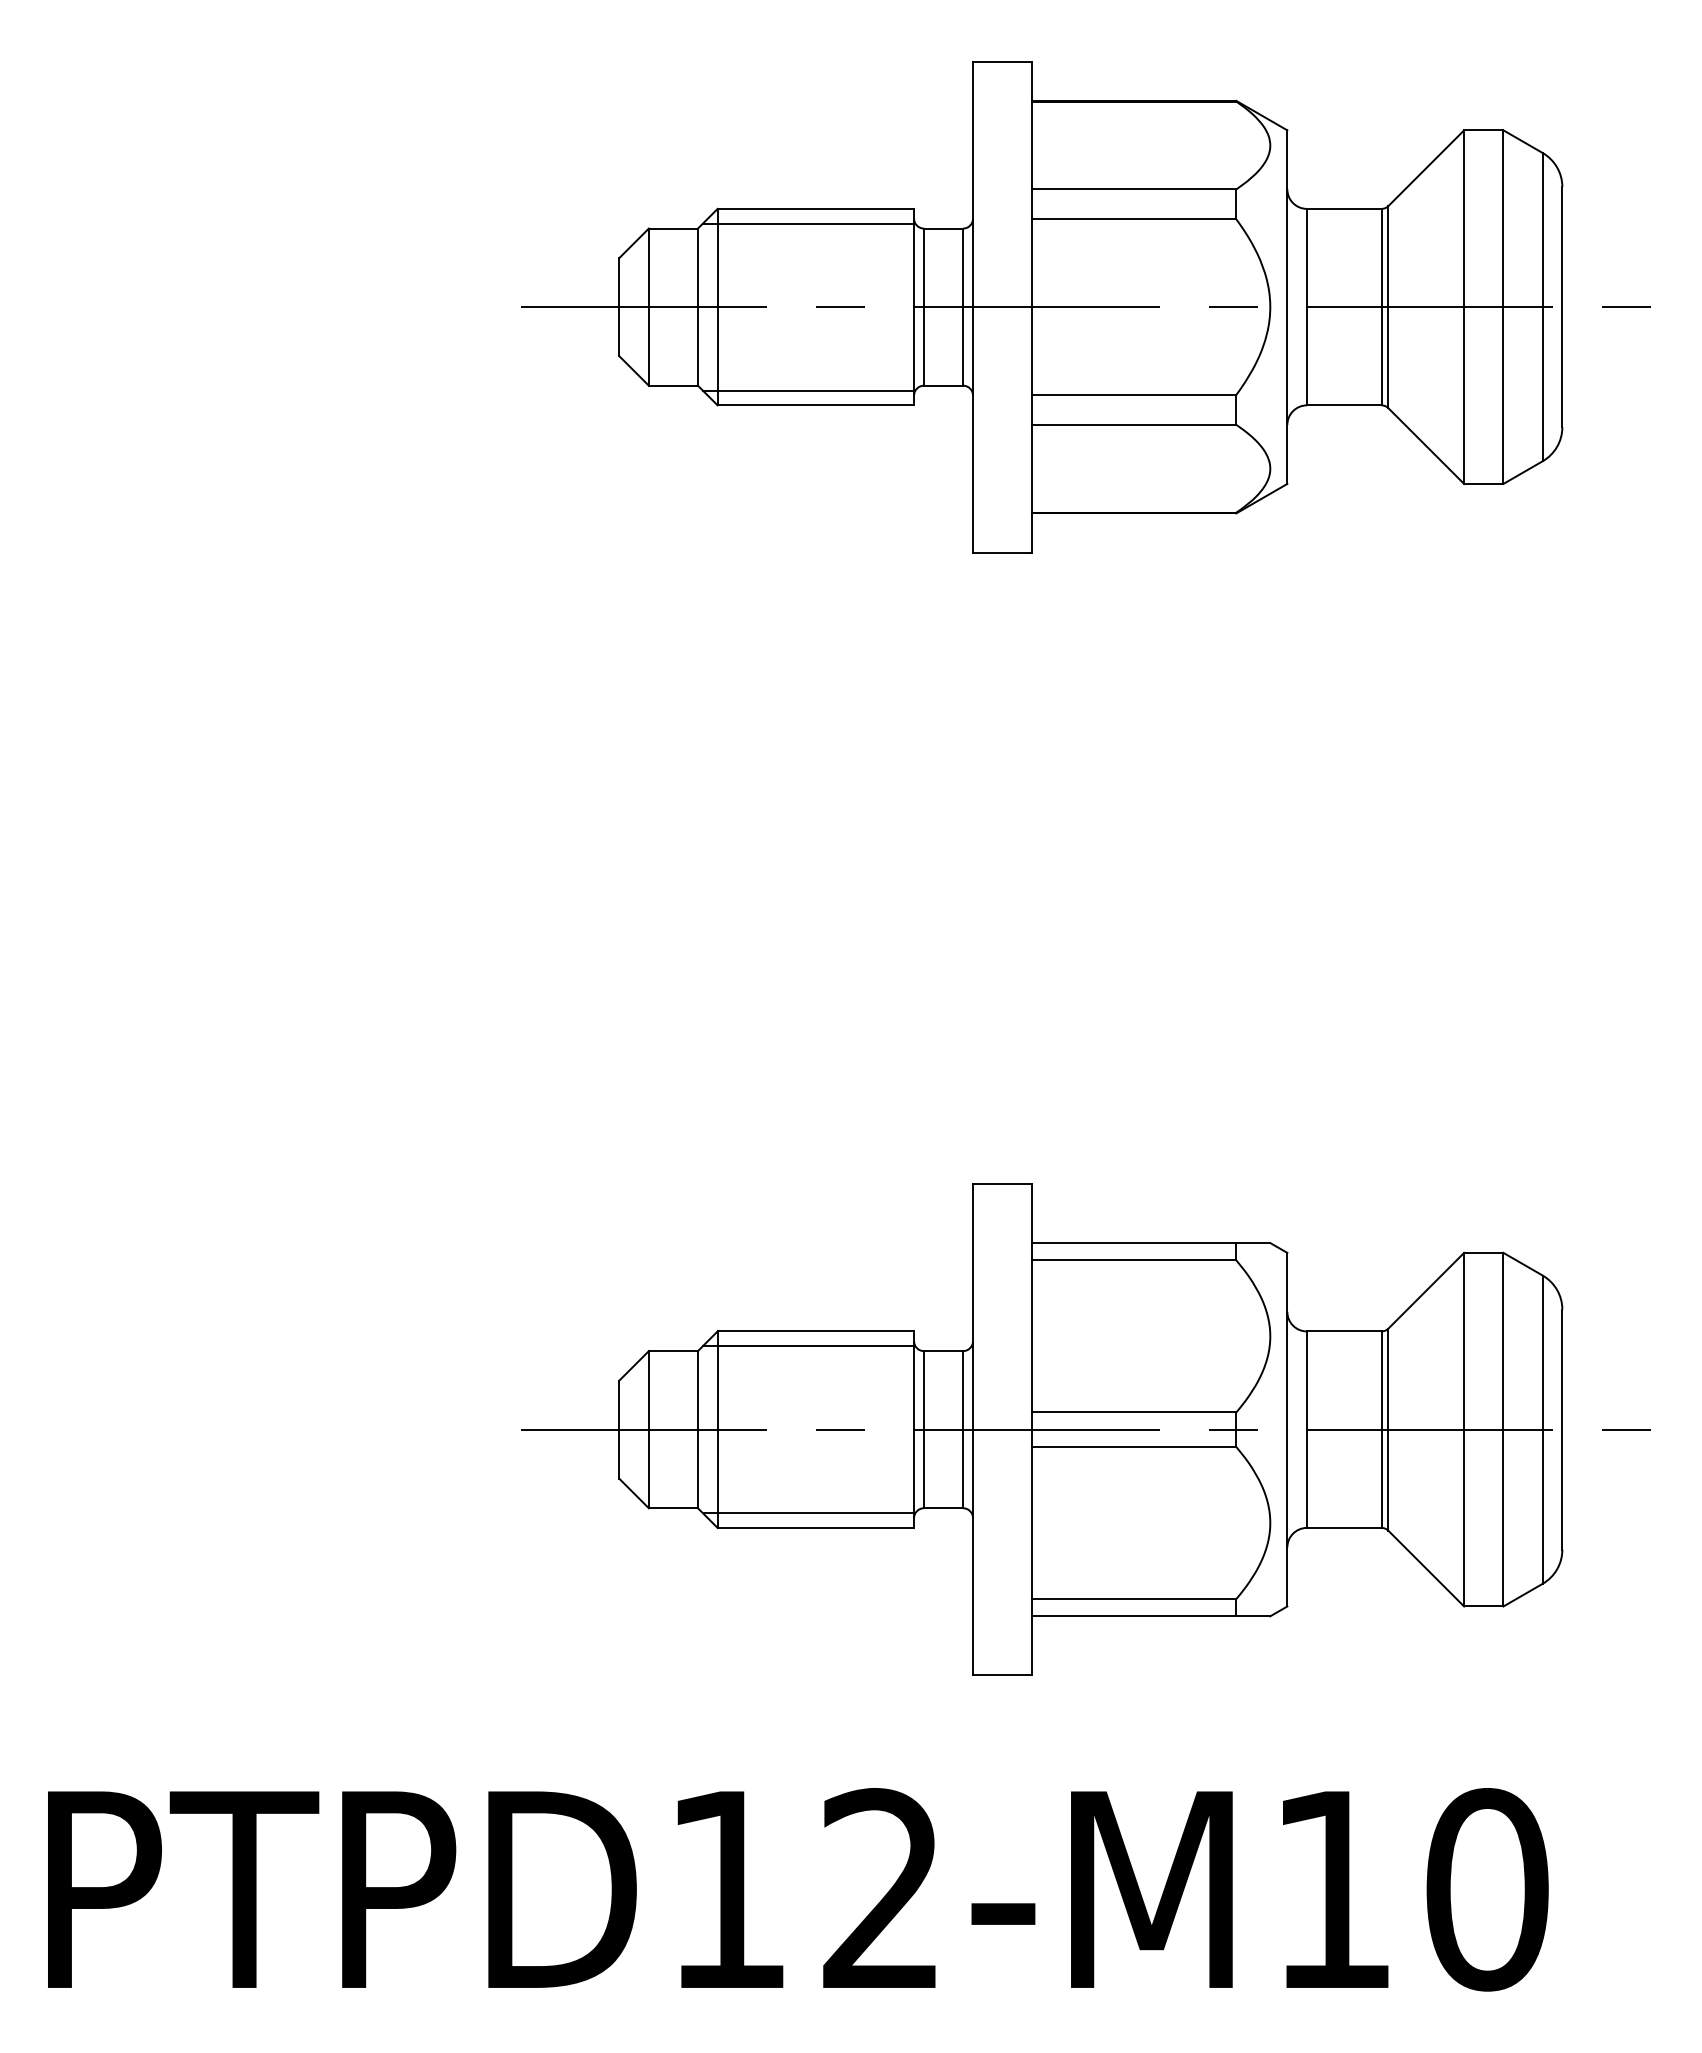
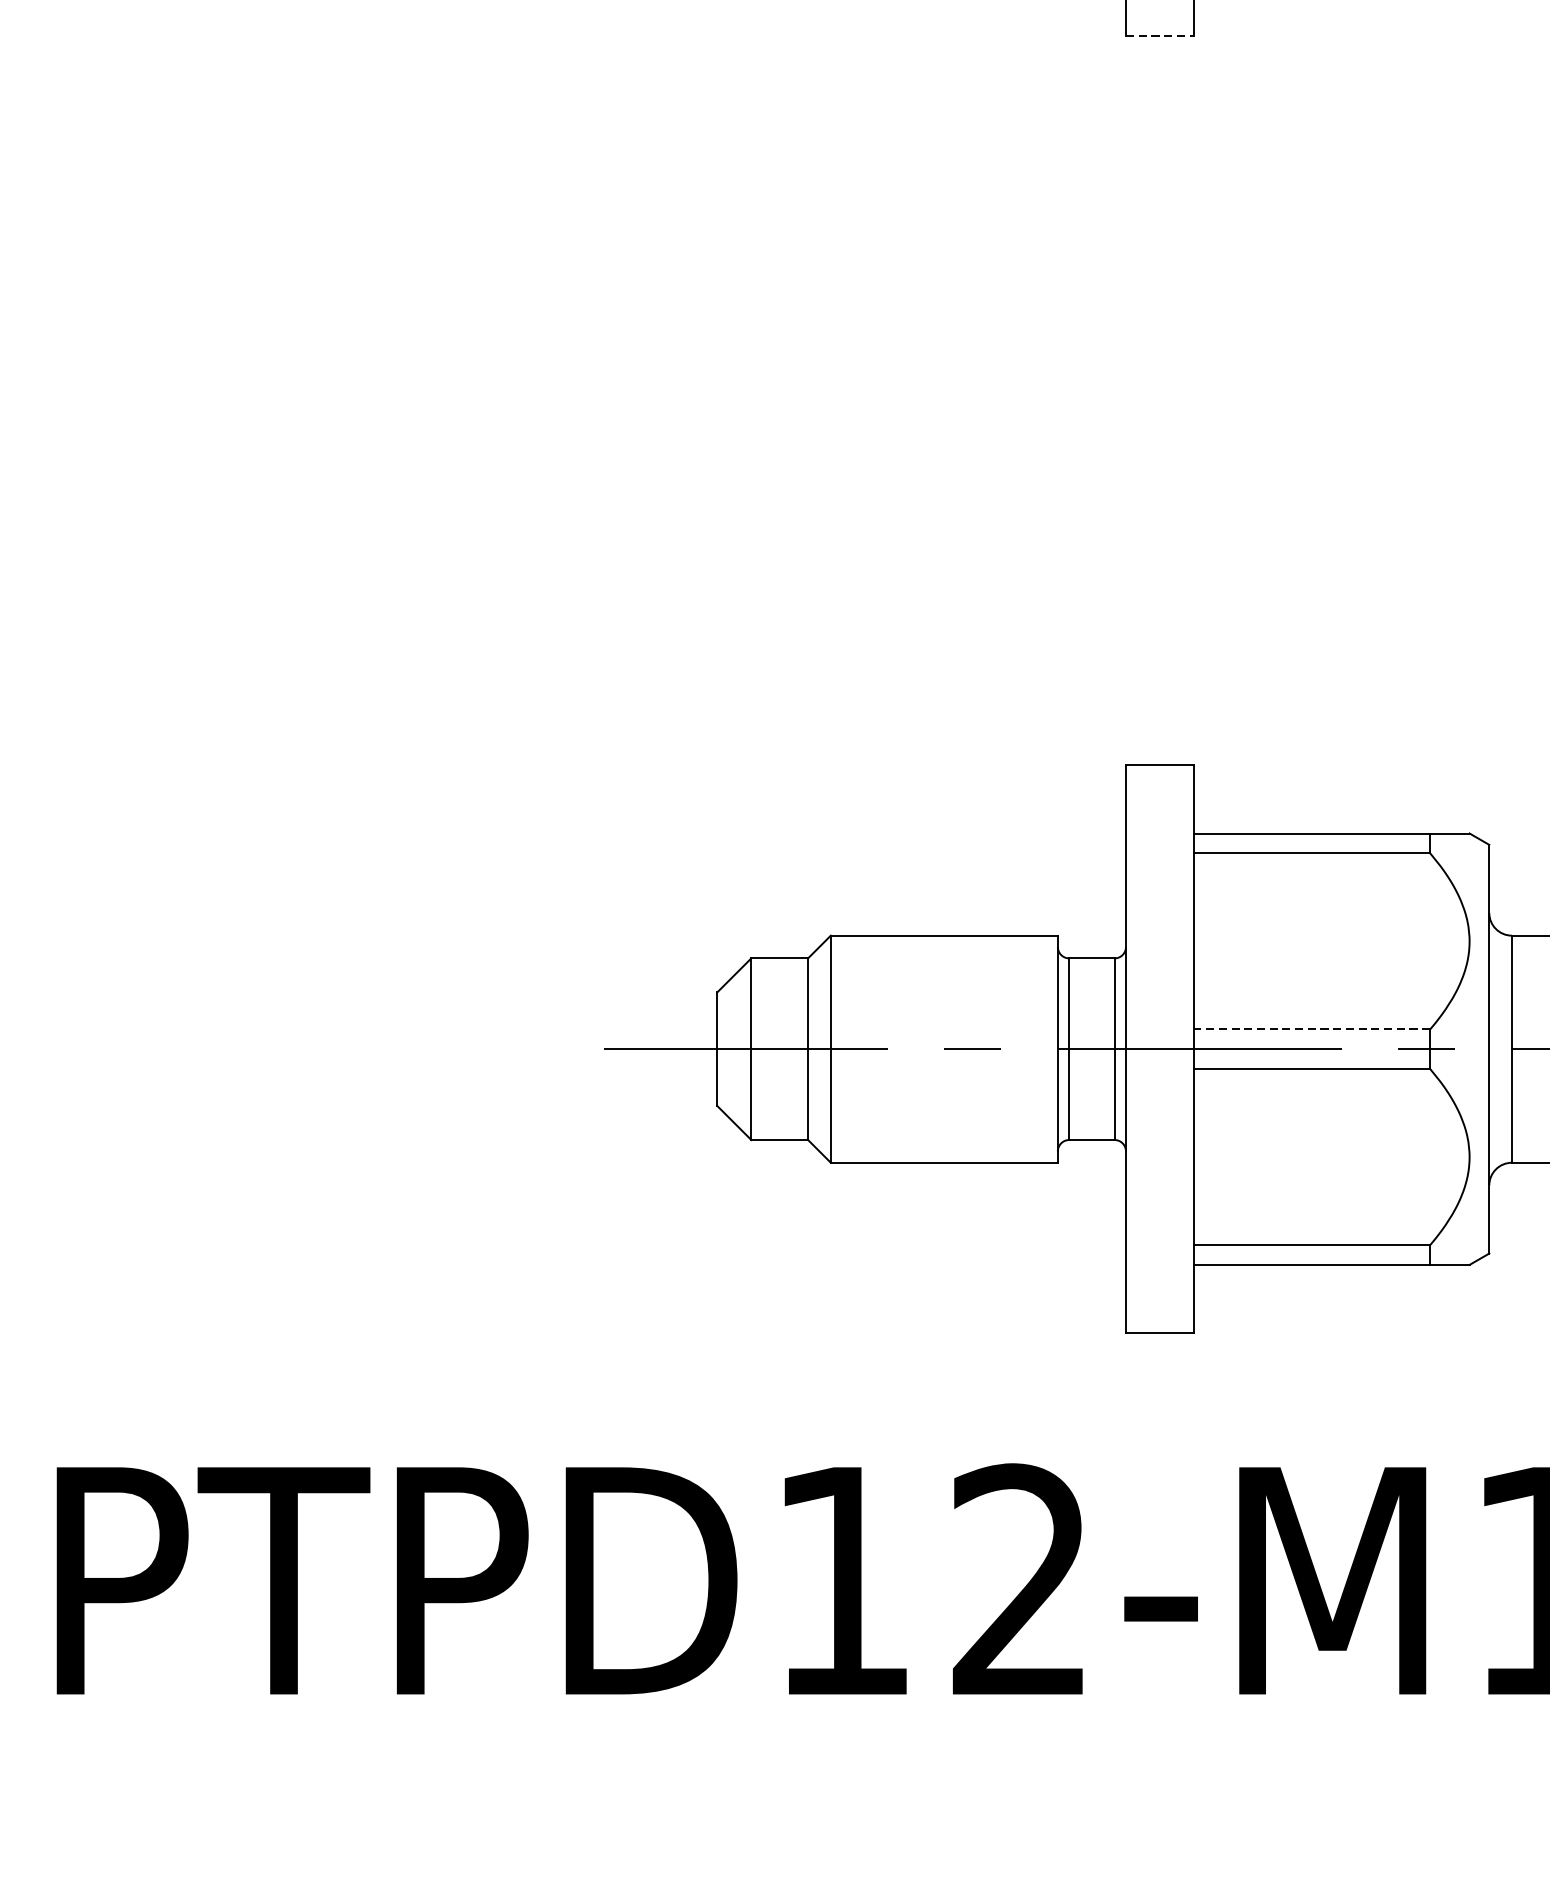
line: (1002, 552) -> (1160, 35), solid -> dashed
line: (808, 1346) -> (935, 953), removed
line: (1133, 1412) -> (1311, 1029), solid -> dashed
line: (808, 1513) -> (935, 1146), removed

